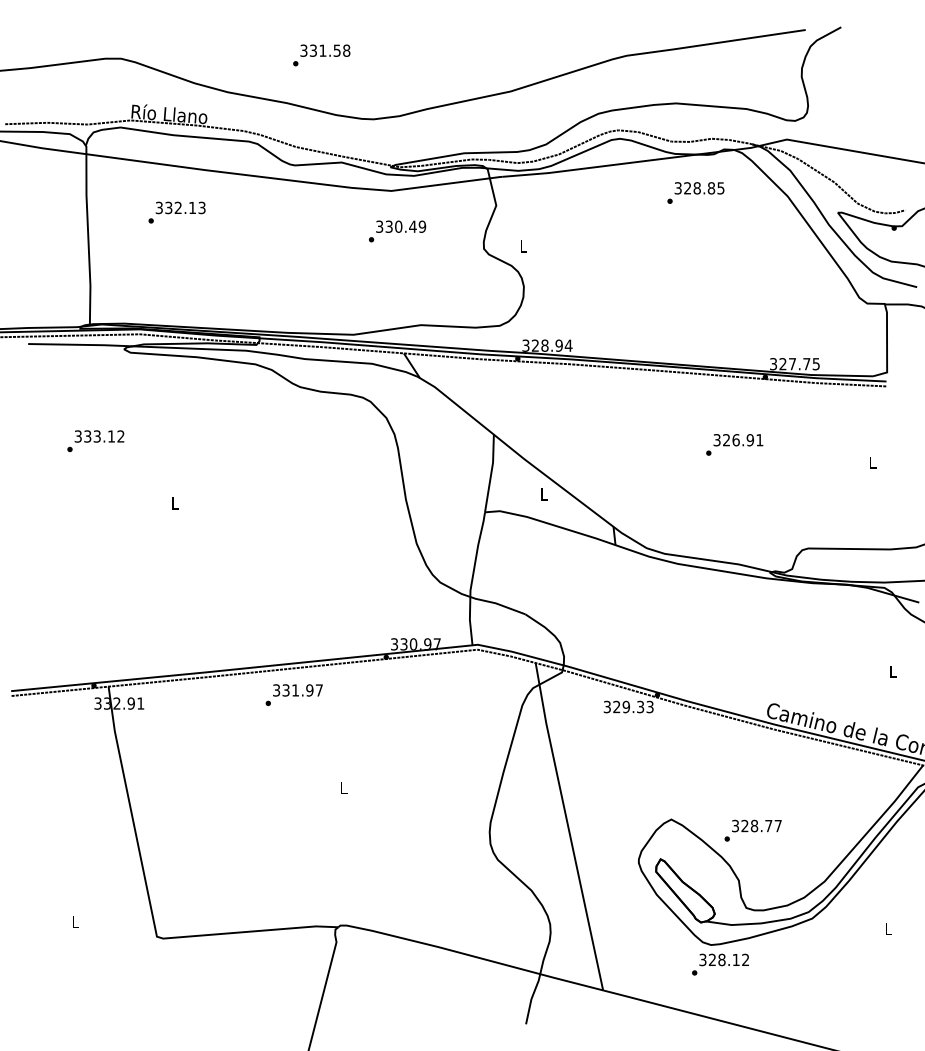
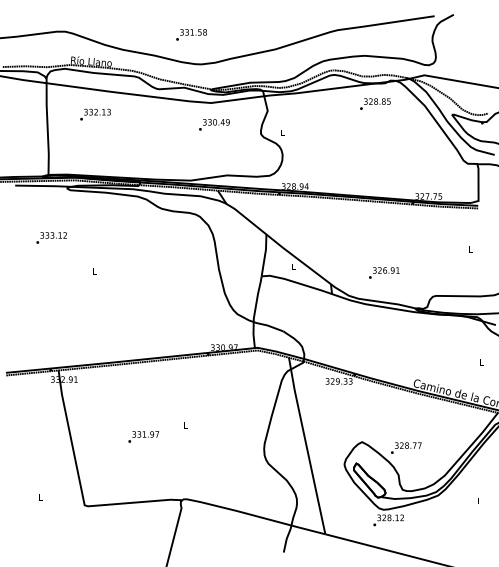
text: (321, 54) -> (191, 34), moved
text: (735, 443) -> (384, 272), moved
text: (293, 694) -> (143, 436), moved

